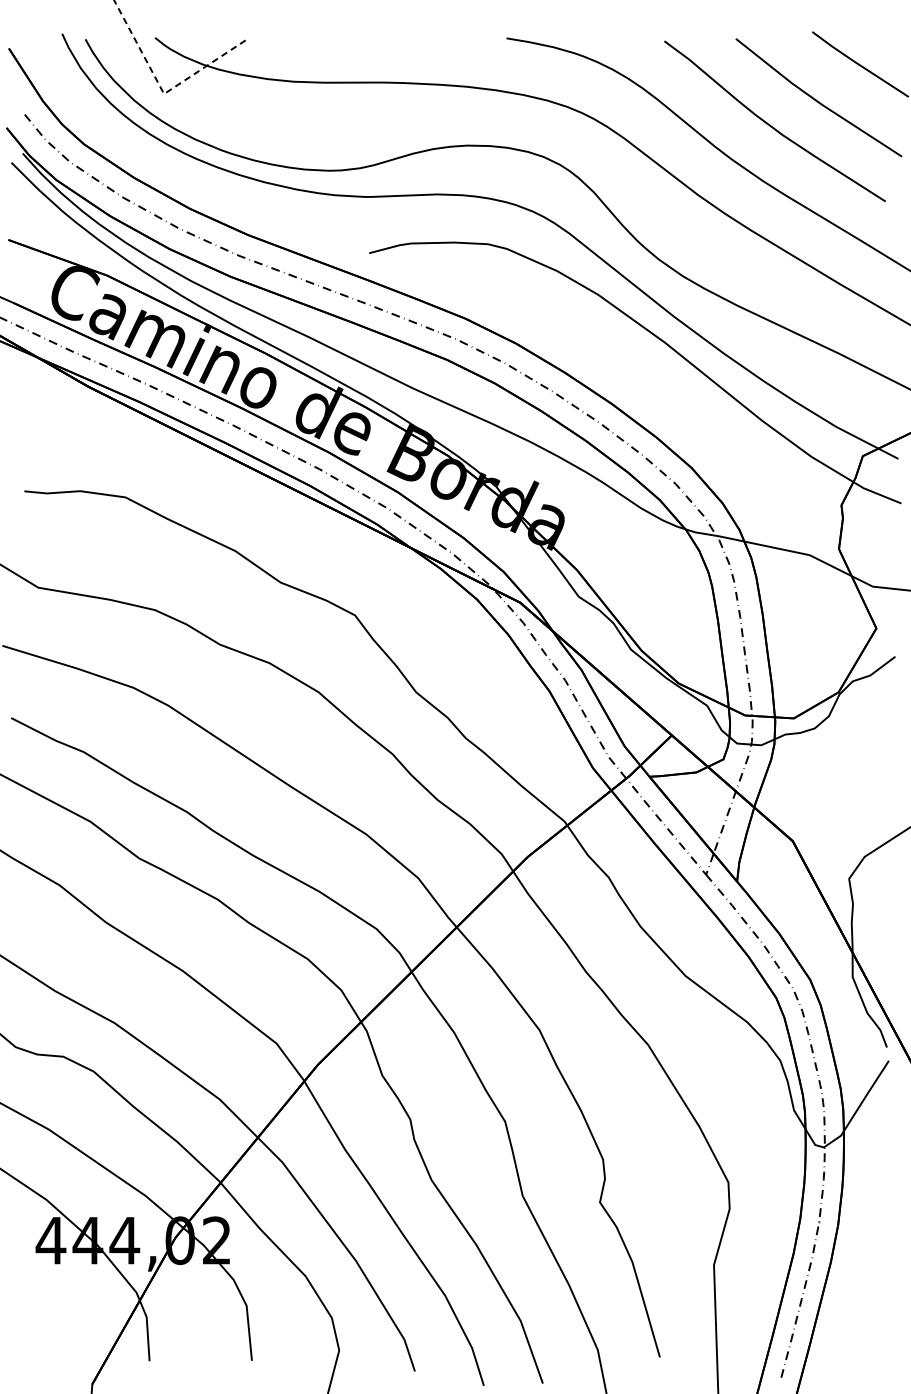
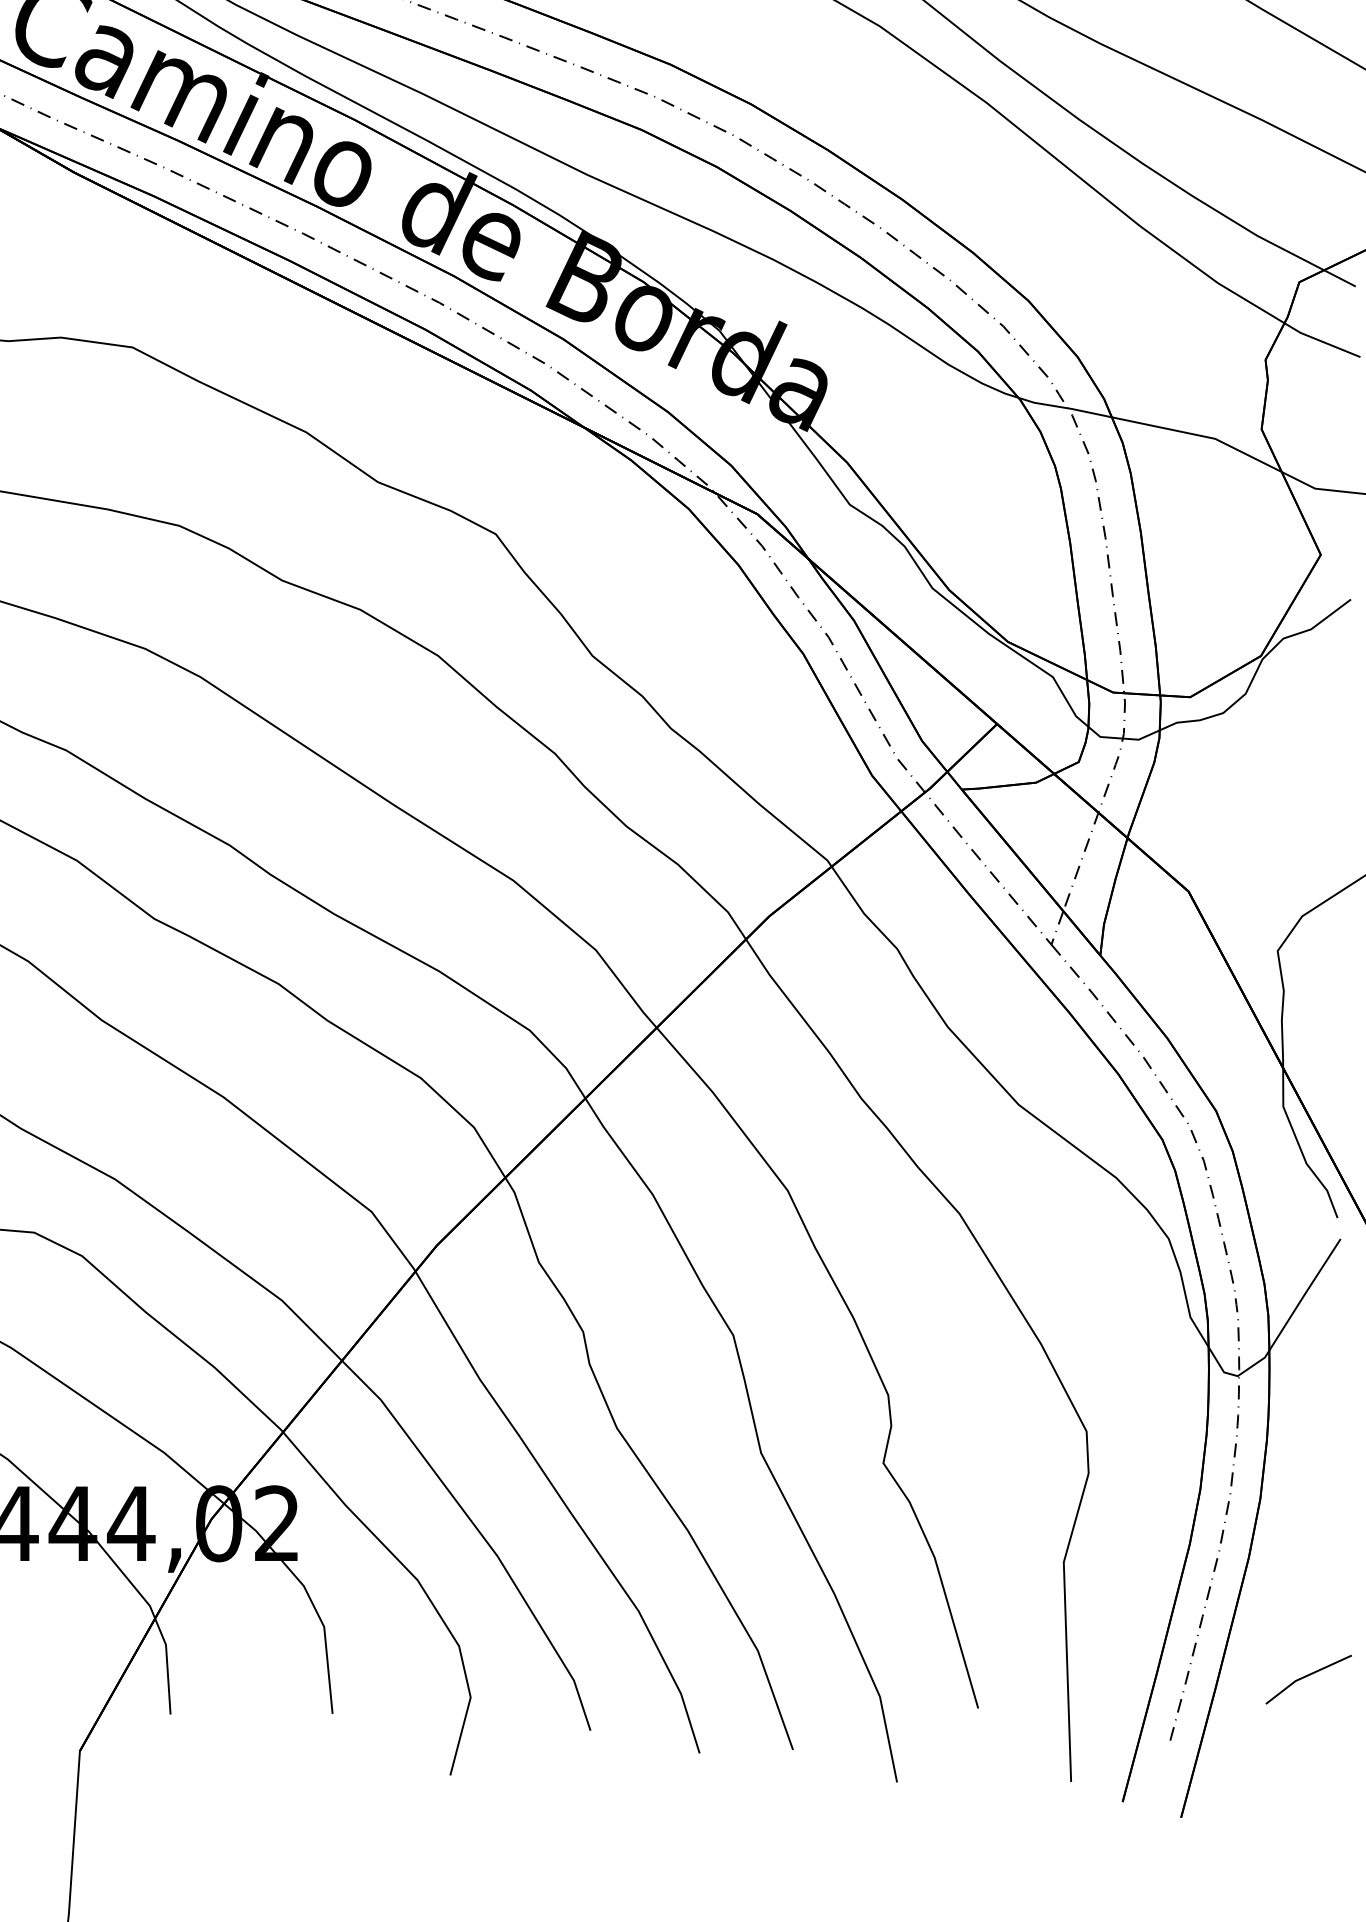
line: (868, 1337) -> (1308, 1676), added

